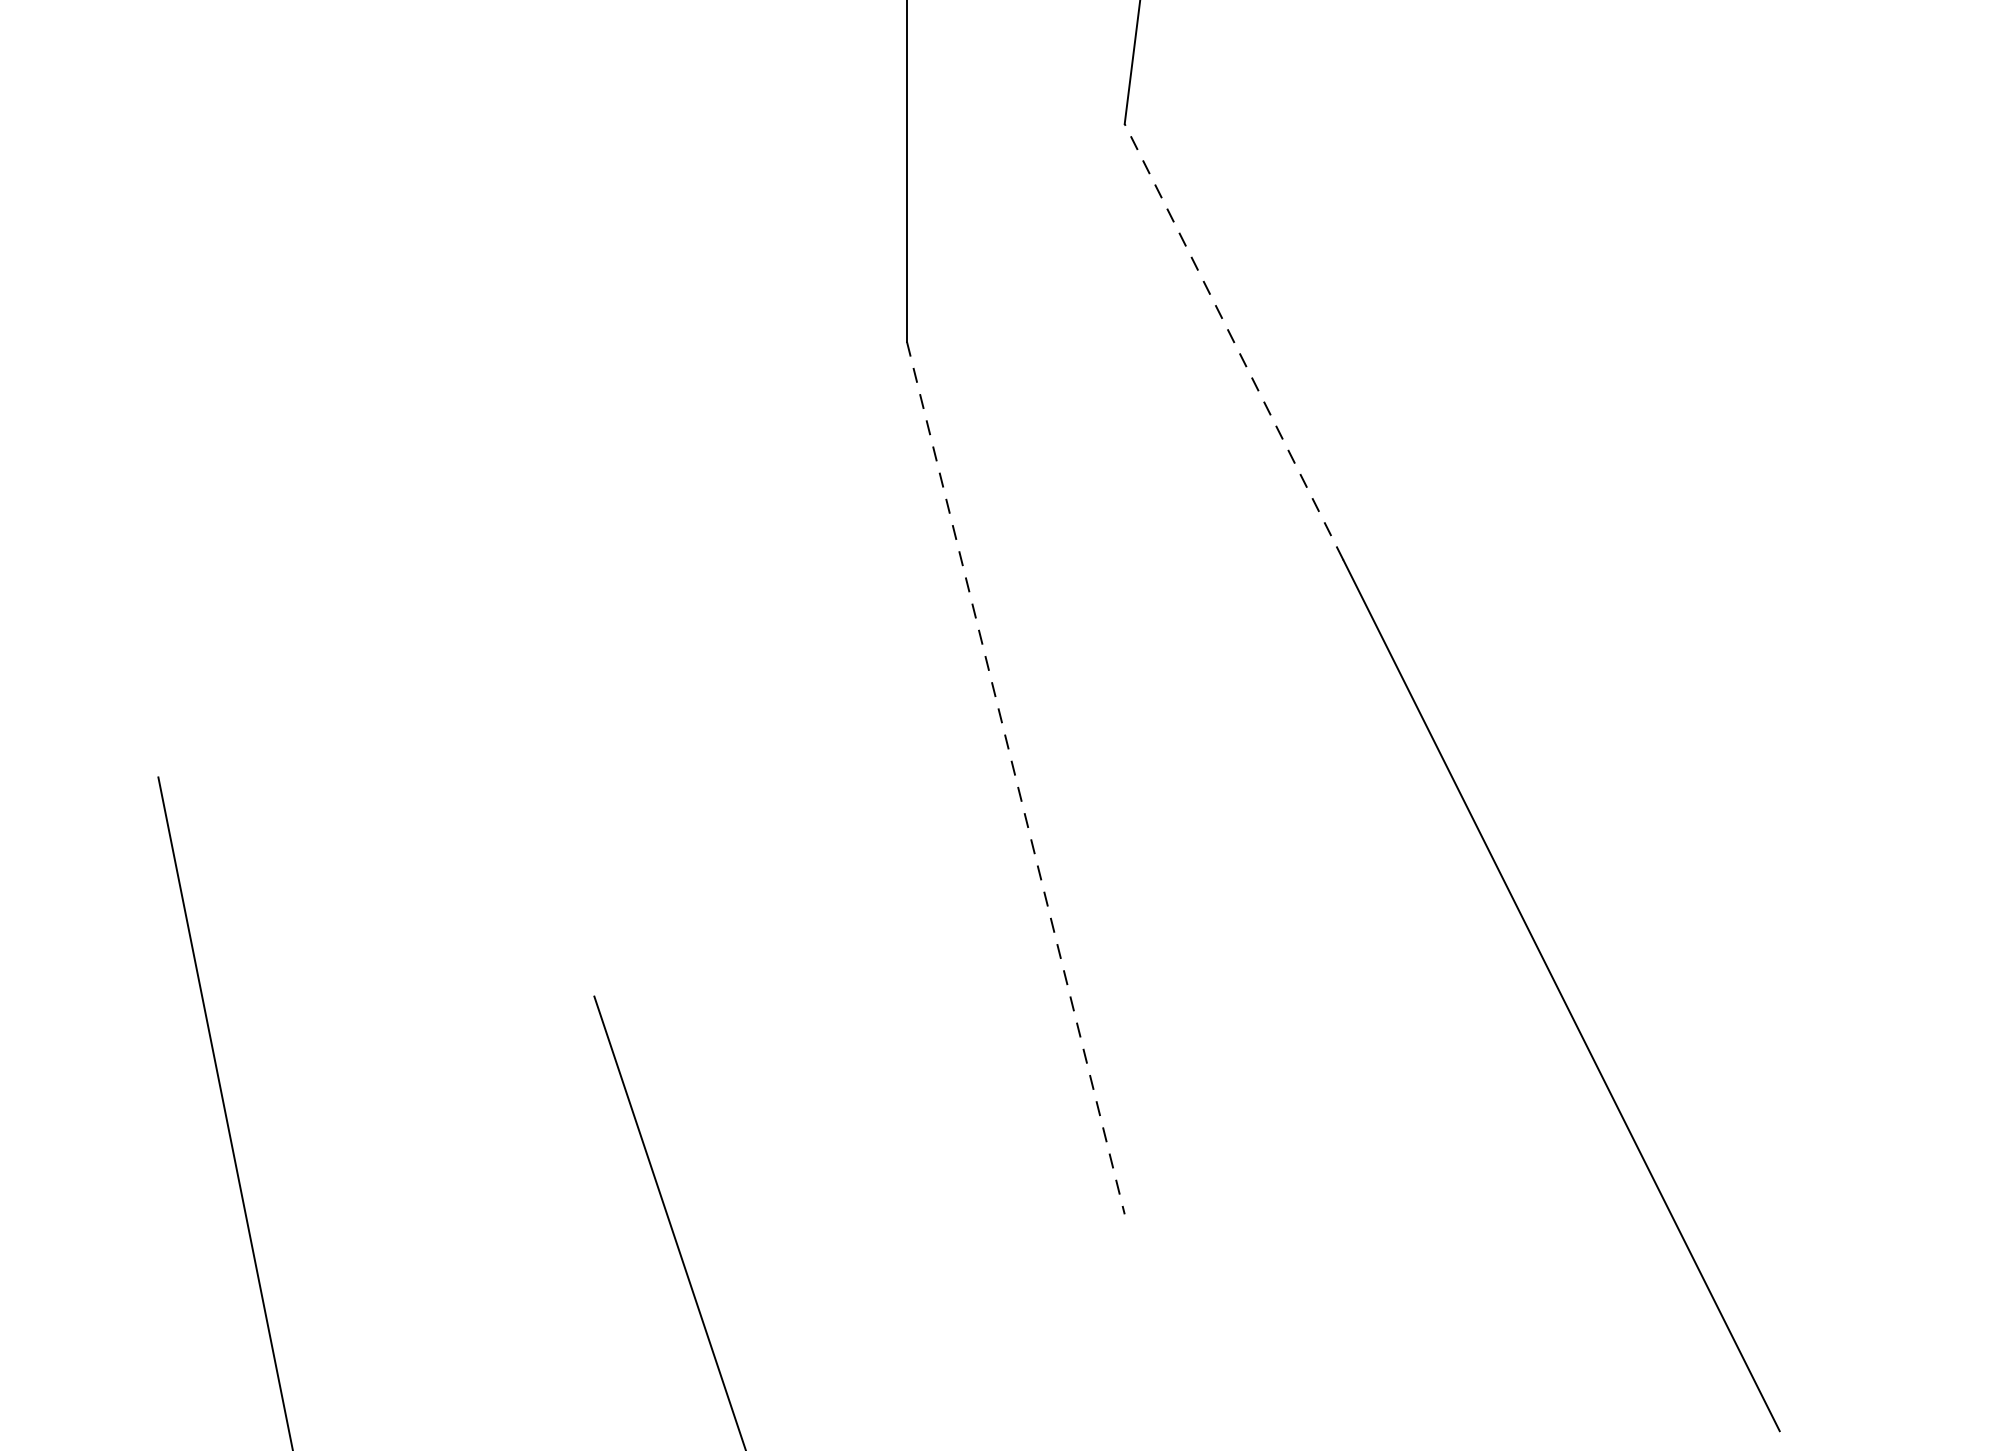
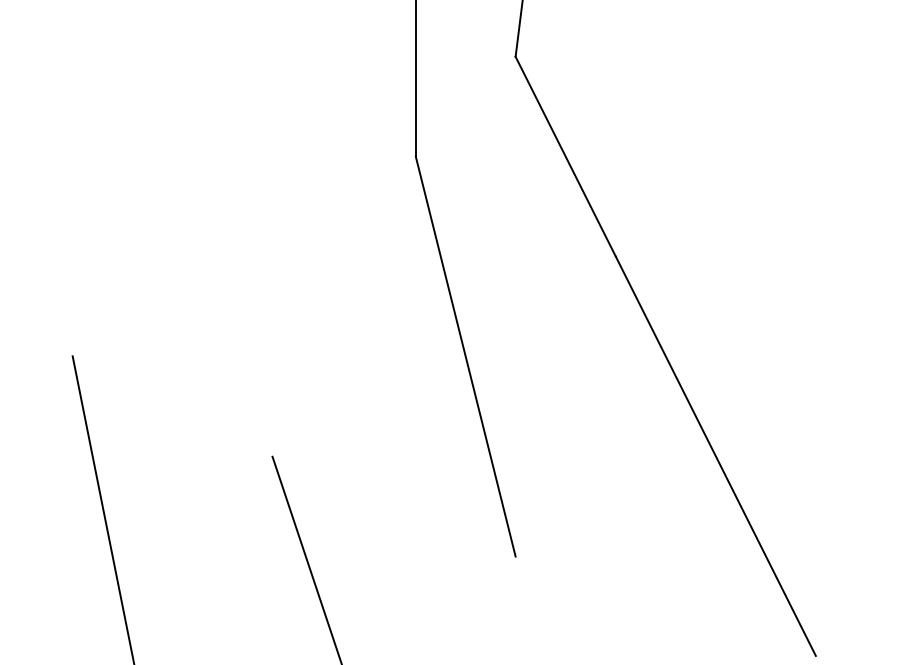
line: (1233, 341) -> (565, 156), dashed -> solid
line: (1015, 780) -> (465, 357), dashed -> solid

